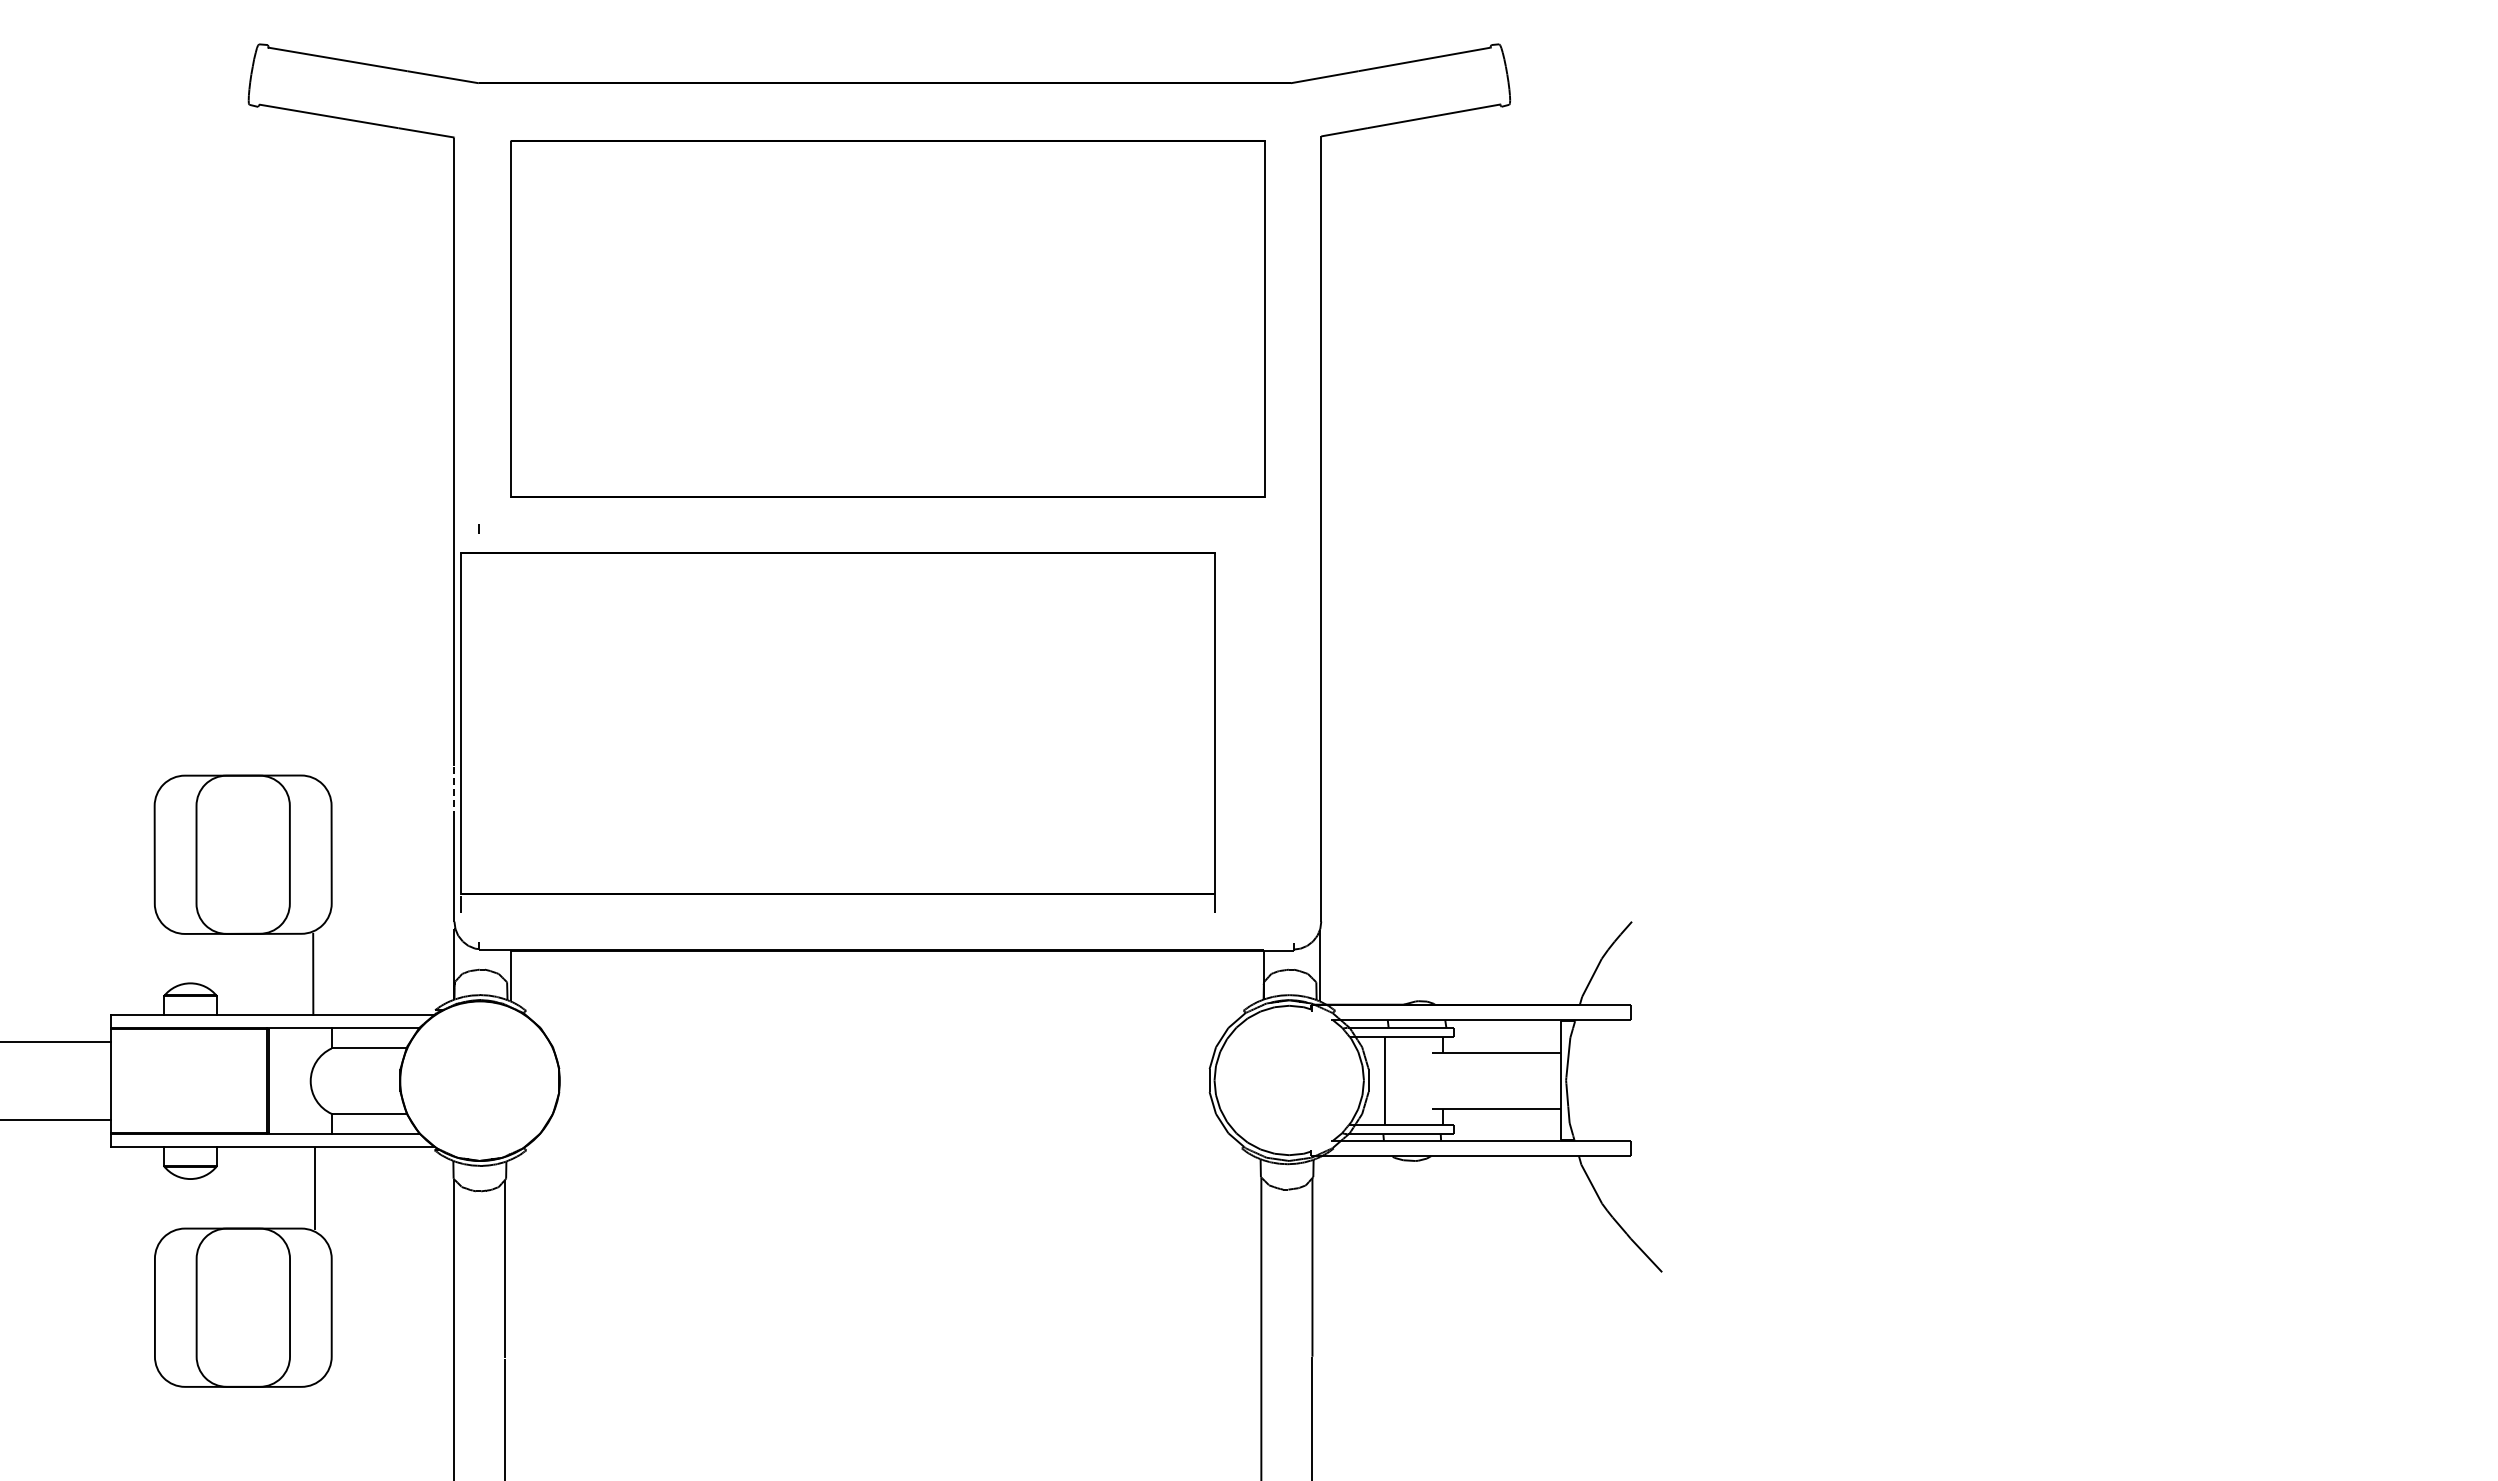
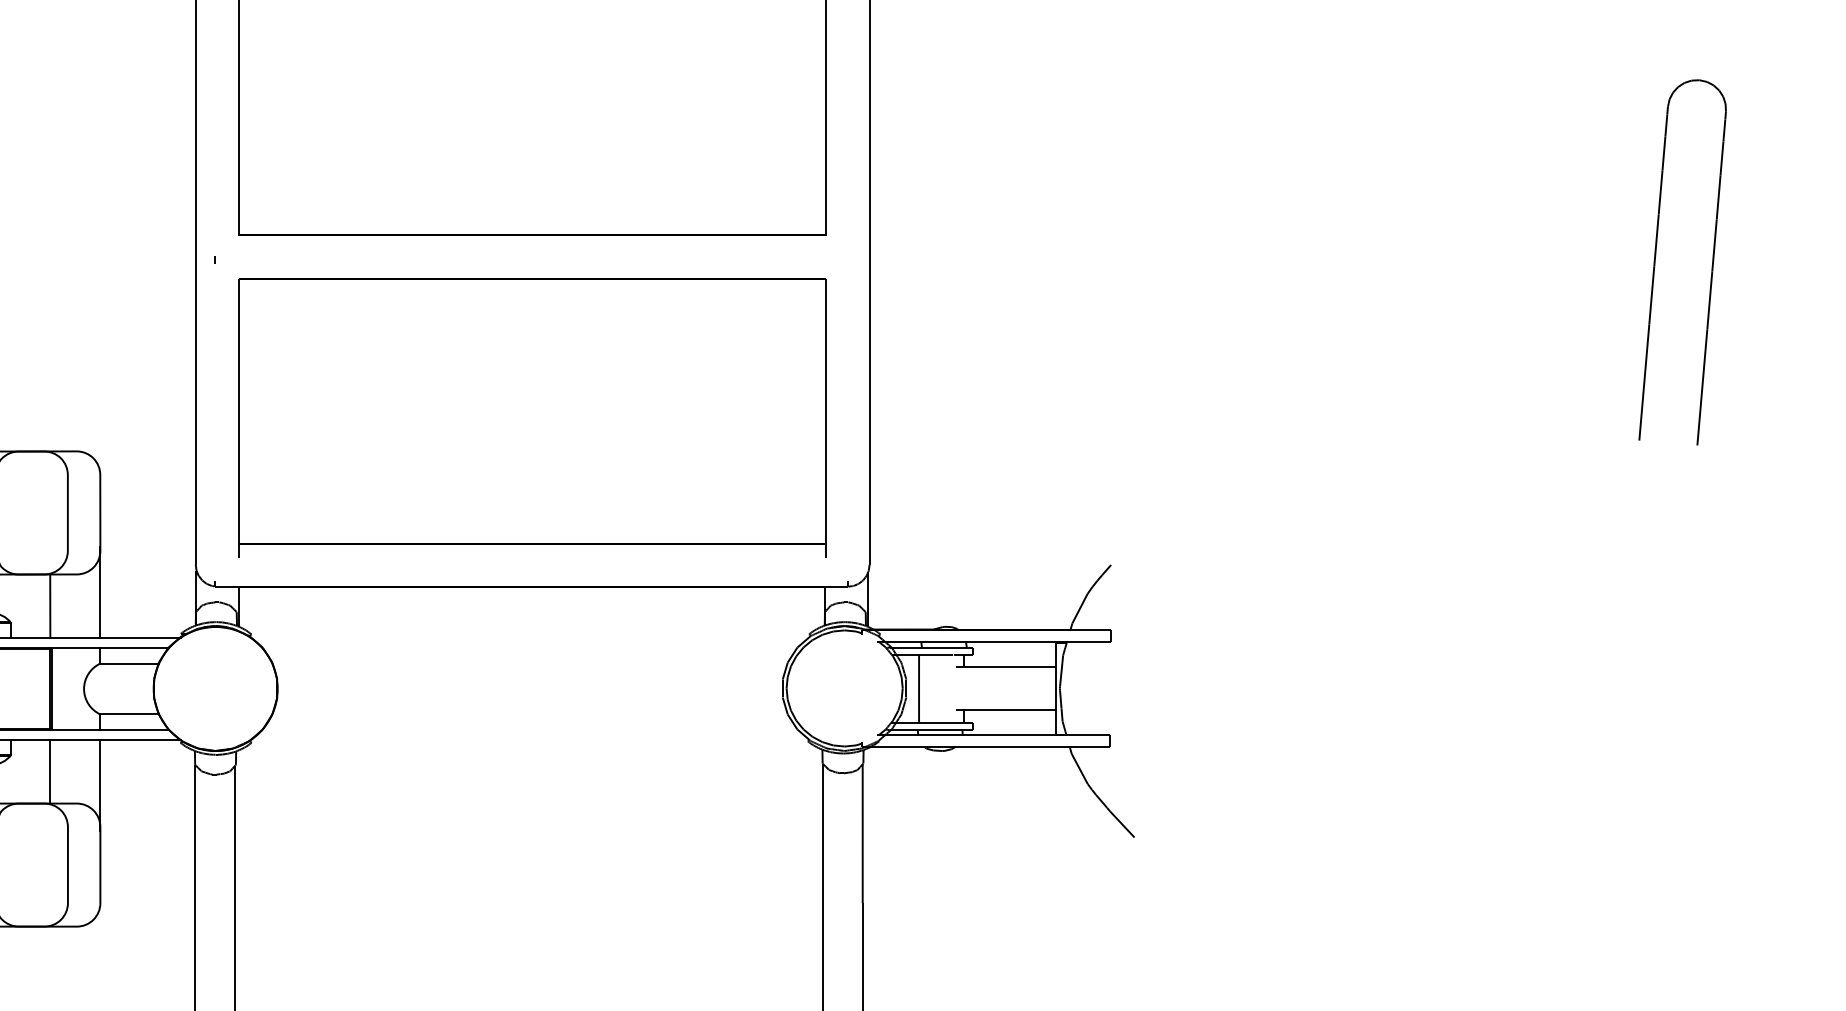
part: (2332, 532) -> (1655, 262), added
part: (837, 732) -> (532, 417), moved
line: (454, 791) -> (195, 463), dashed -> solid
line: (331, 957) -> (100, 592), added
line: (313, 974) -> (50, 606), moved
line: (315, 1187) -> (50, 771), moved
line: (331, 1205) -> (100, 785), added

